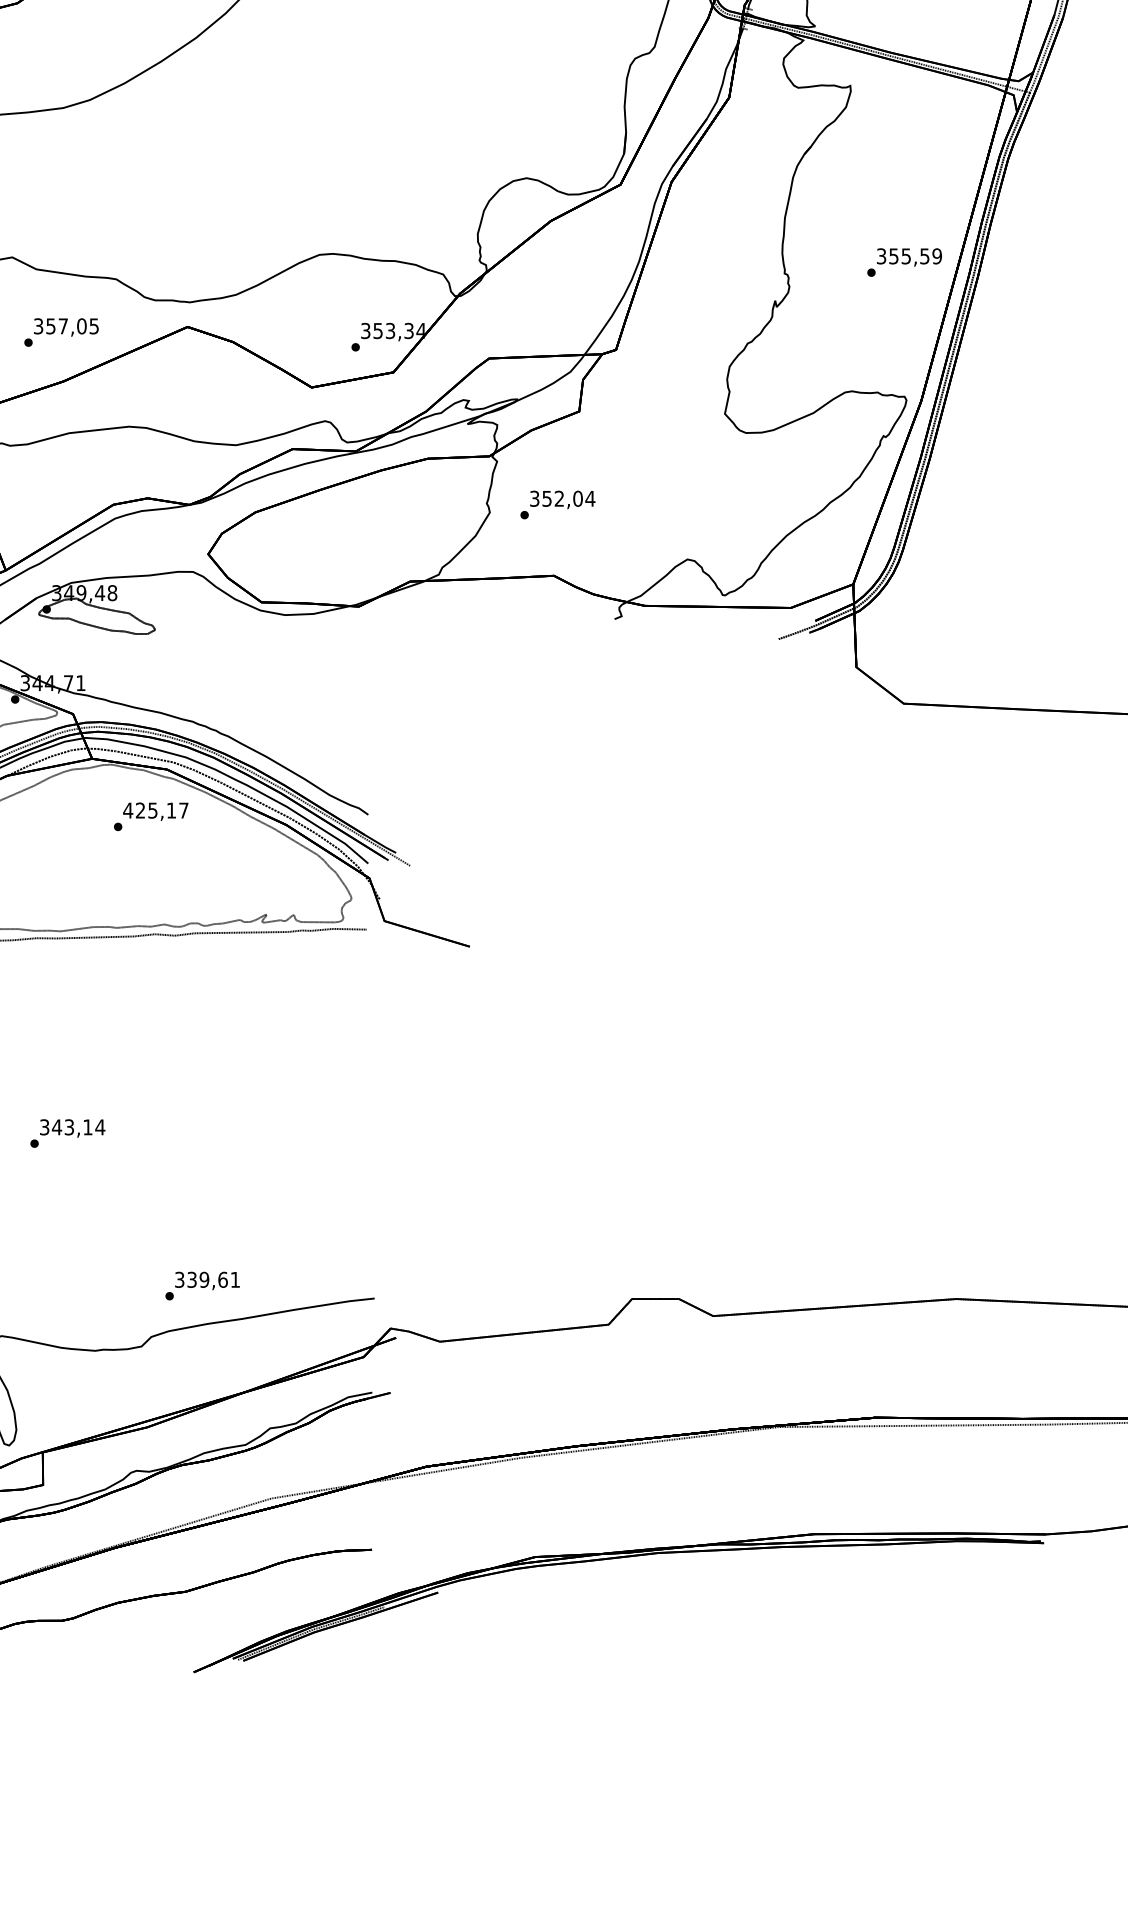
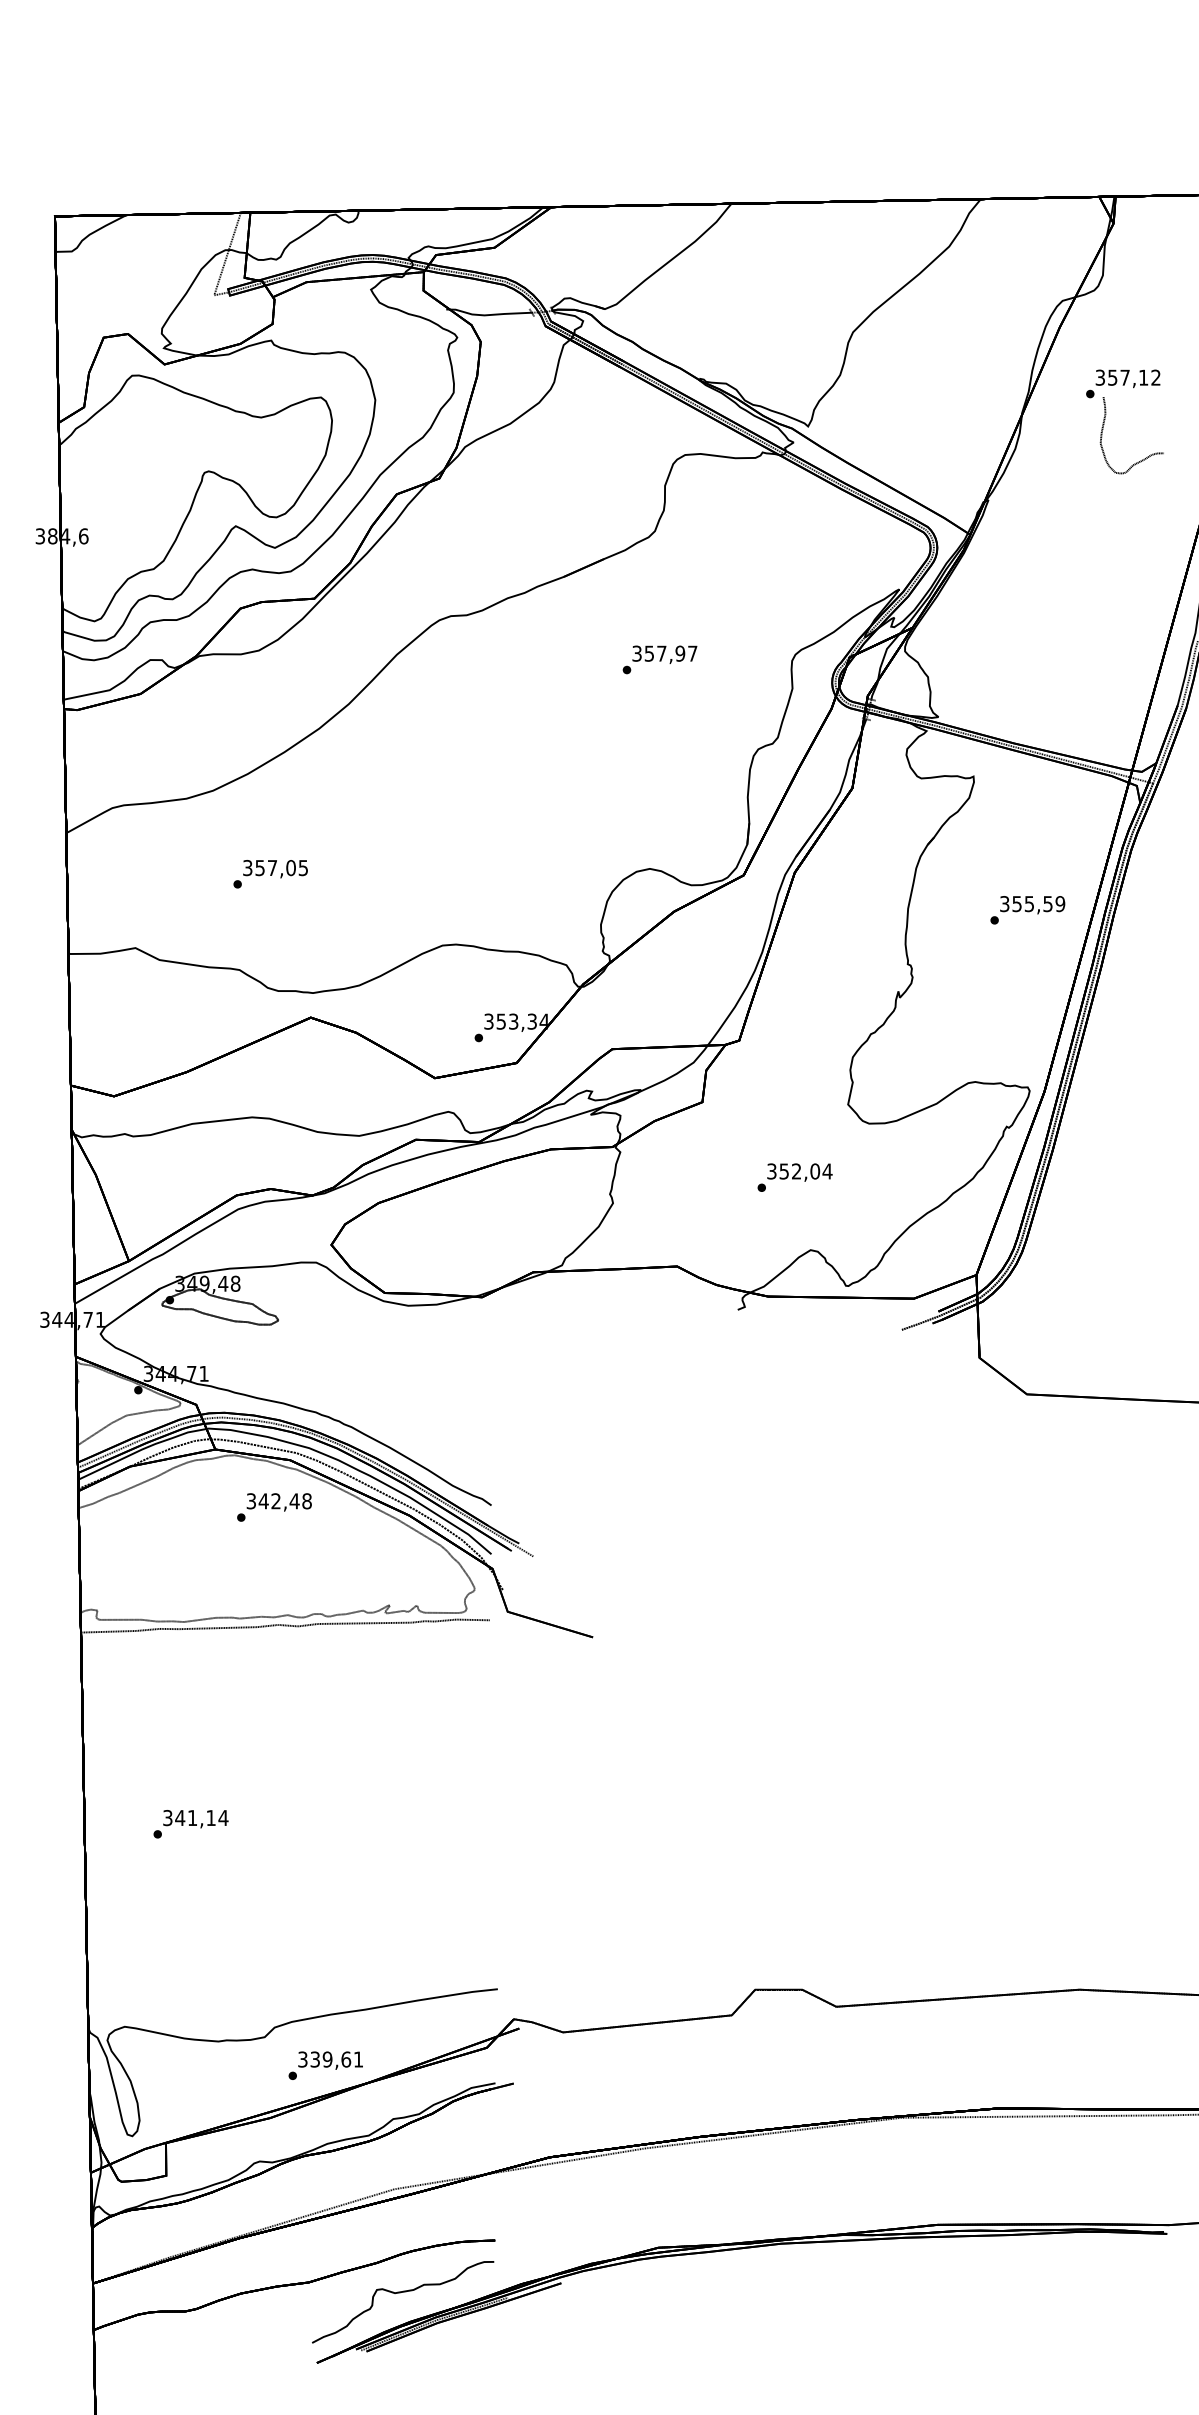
text: (904, 262) -> (1027, 910), moved
text: (61, 332) -> (270, 874), moved
text: (557, 504) -> (794, 1177), moved
text: (155, 810) -> (278, 1501), 425,17 -> 342,48
text: (69, 1127) -> (192, 1818), 343,14 -> 341,14
text: (202, 1285) -> (325, 2065), moved
curve: (277, 1602) -> (400, 2293), added

